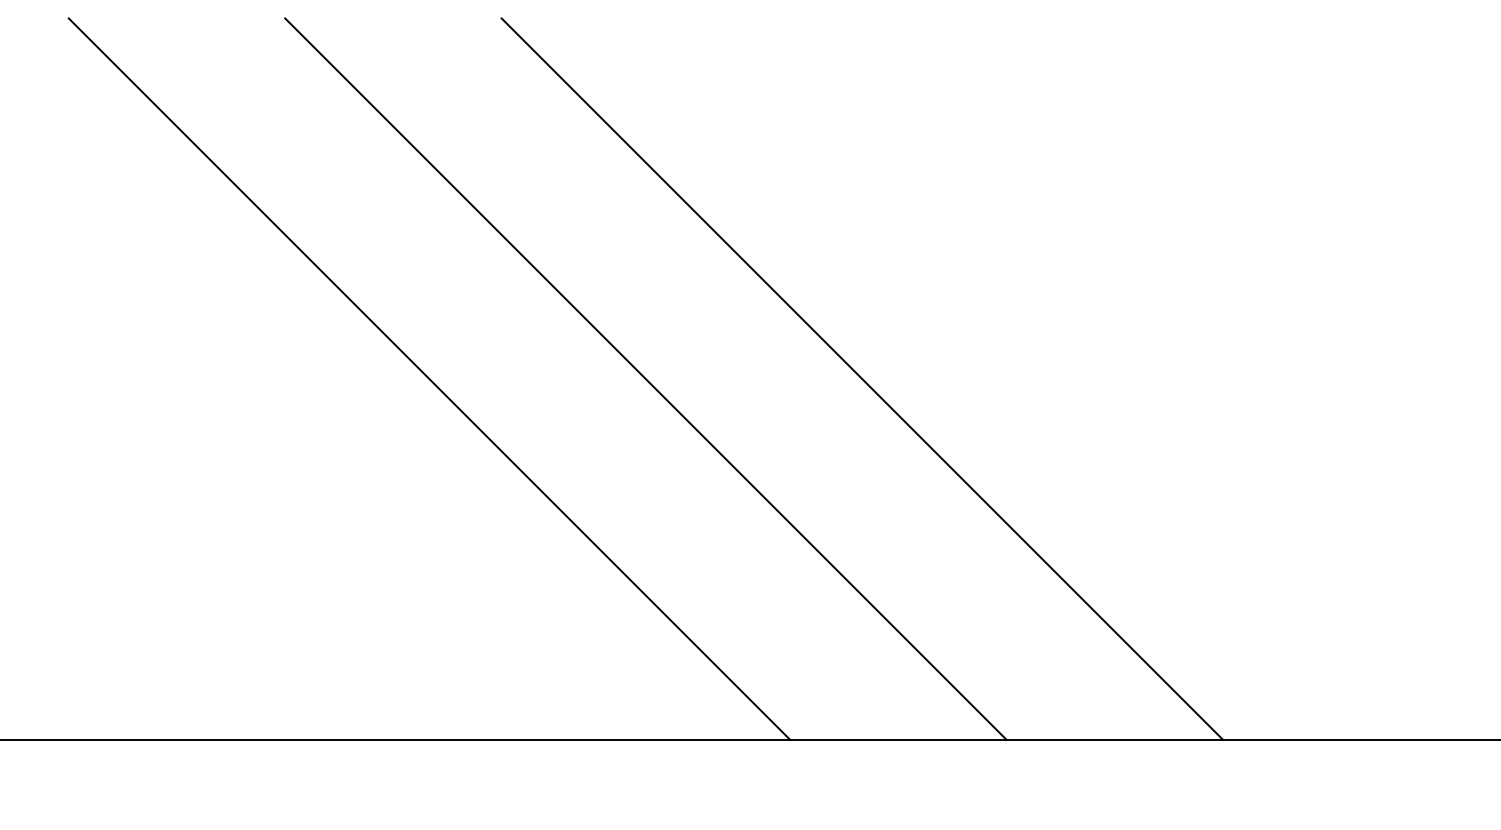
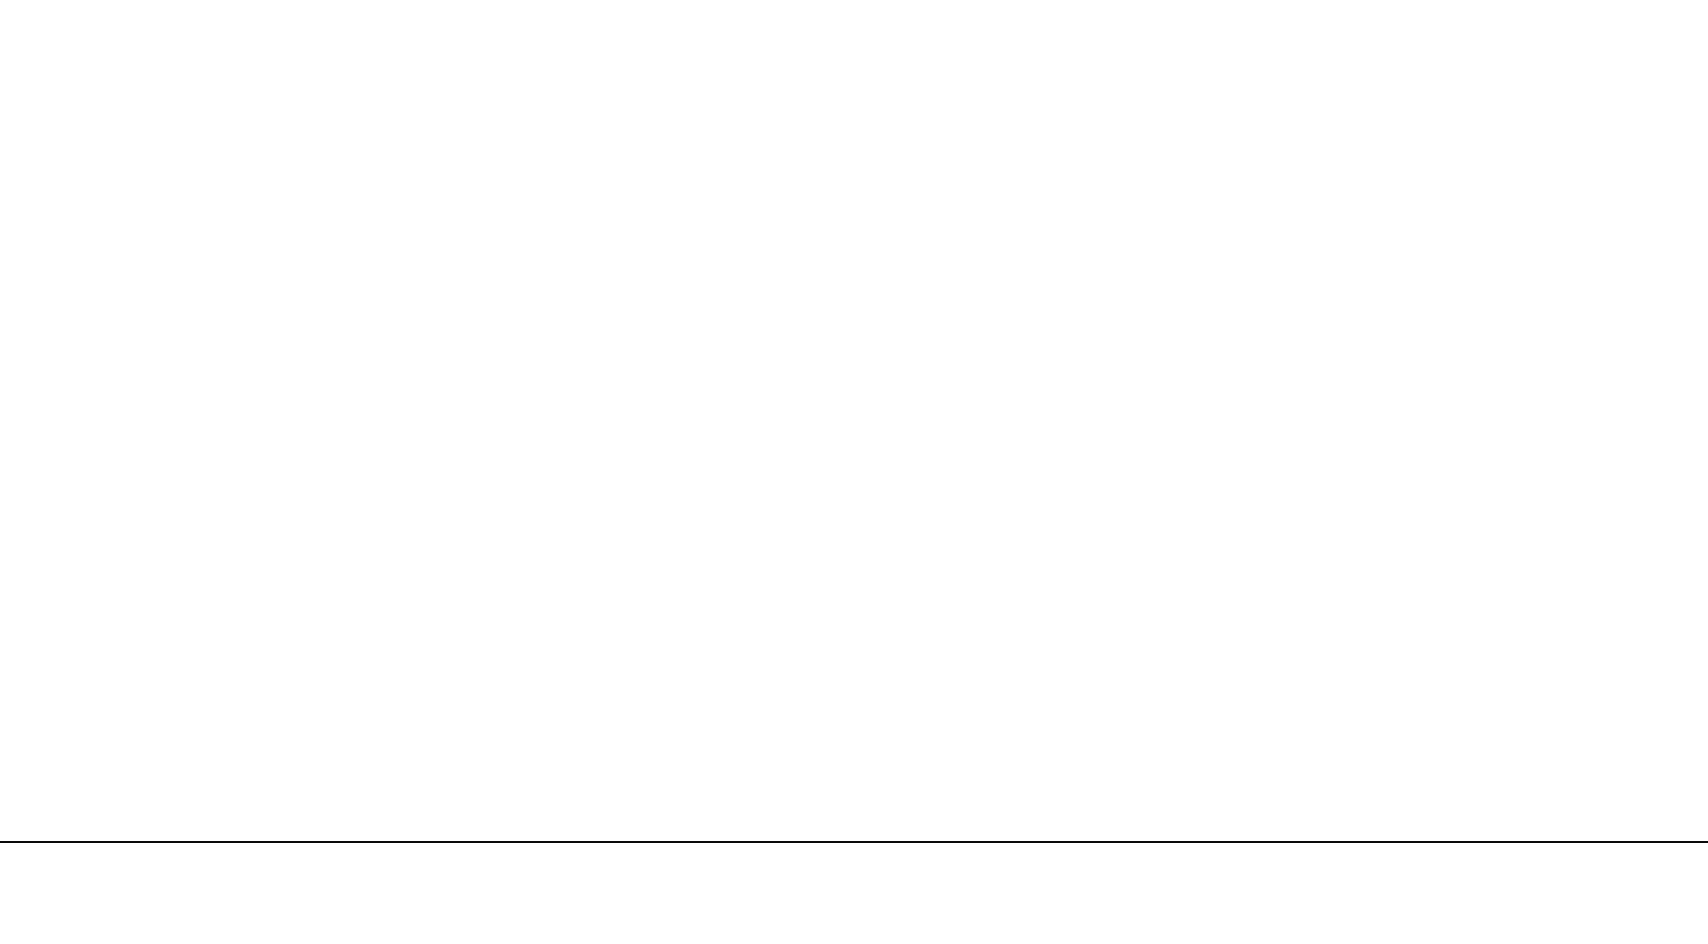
line: (429, 378) -> (488, 430), removed
line: (645, 378) -> (734, 430), removed
line: (862, 378) -> (981, 430), removed

